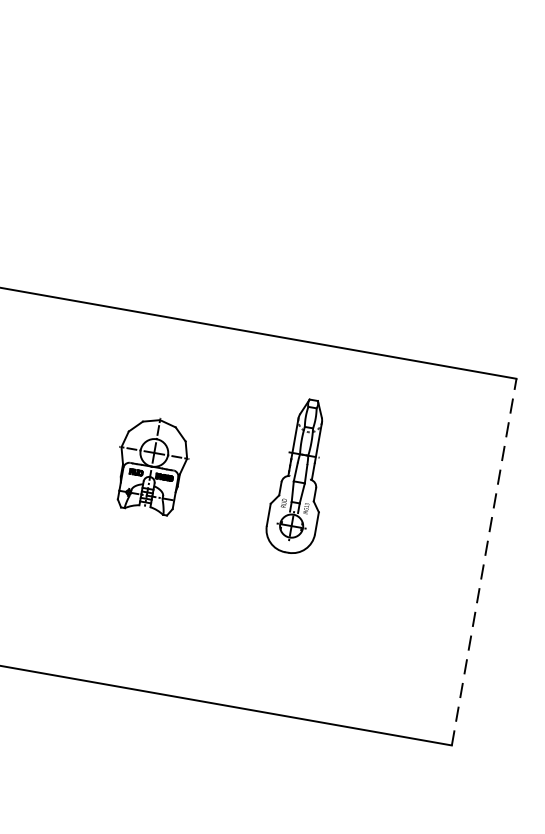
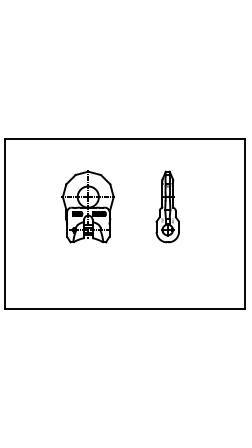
part: (150, 464) -> (87, 206), size x1.67
part: (299, 475) -> (167, 206), moved
line: (484, 561) -> (245, 223), dashed -> solid

